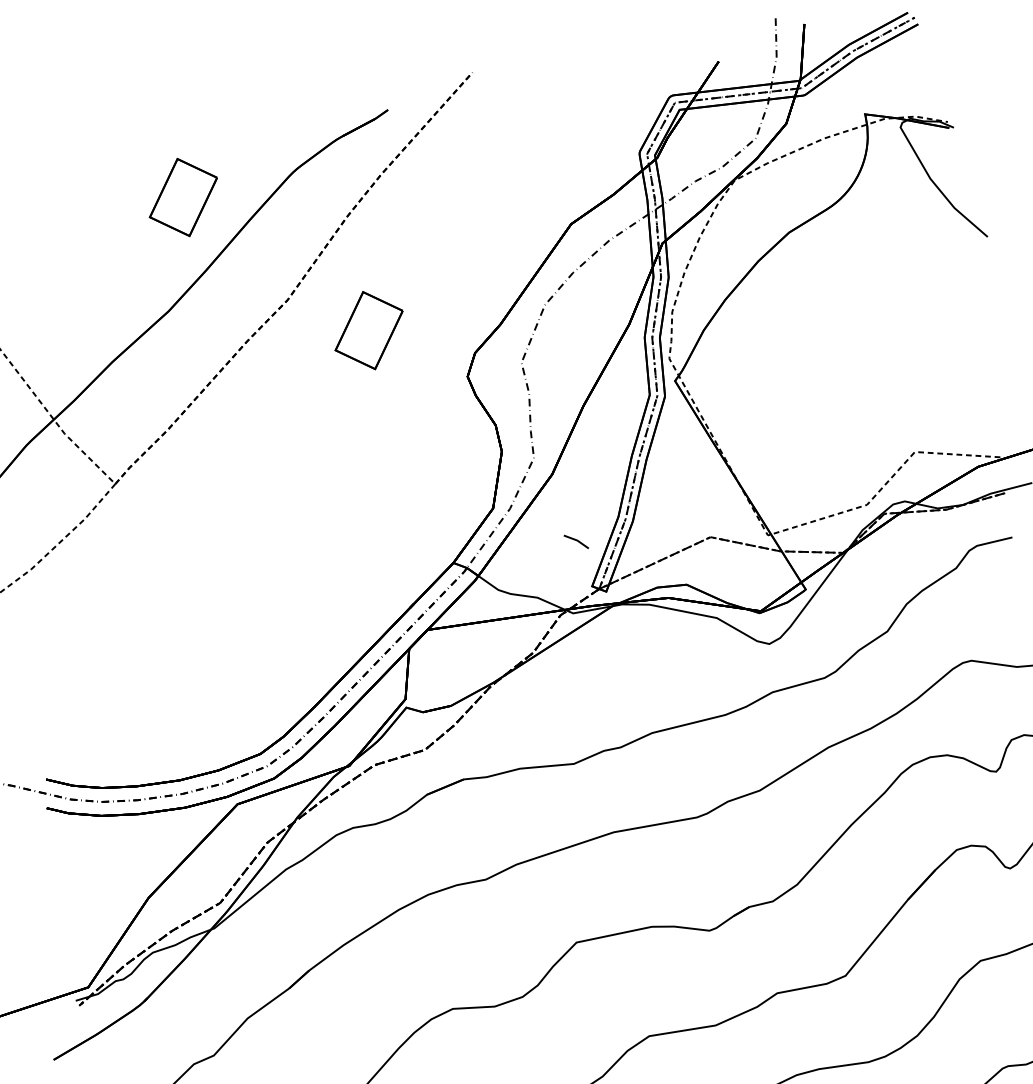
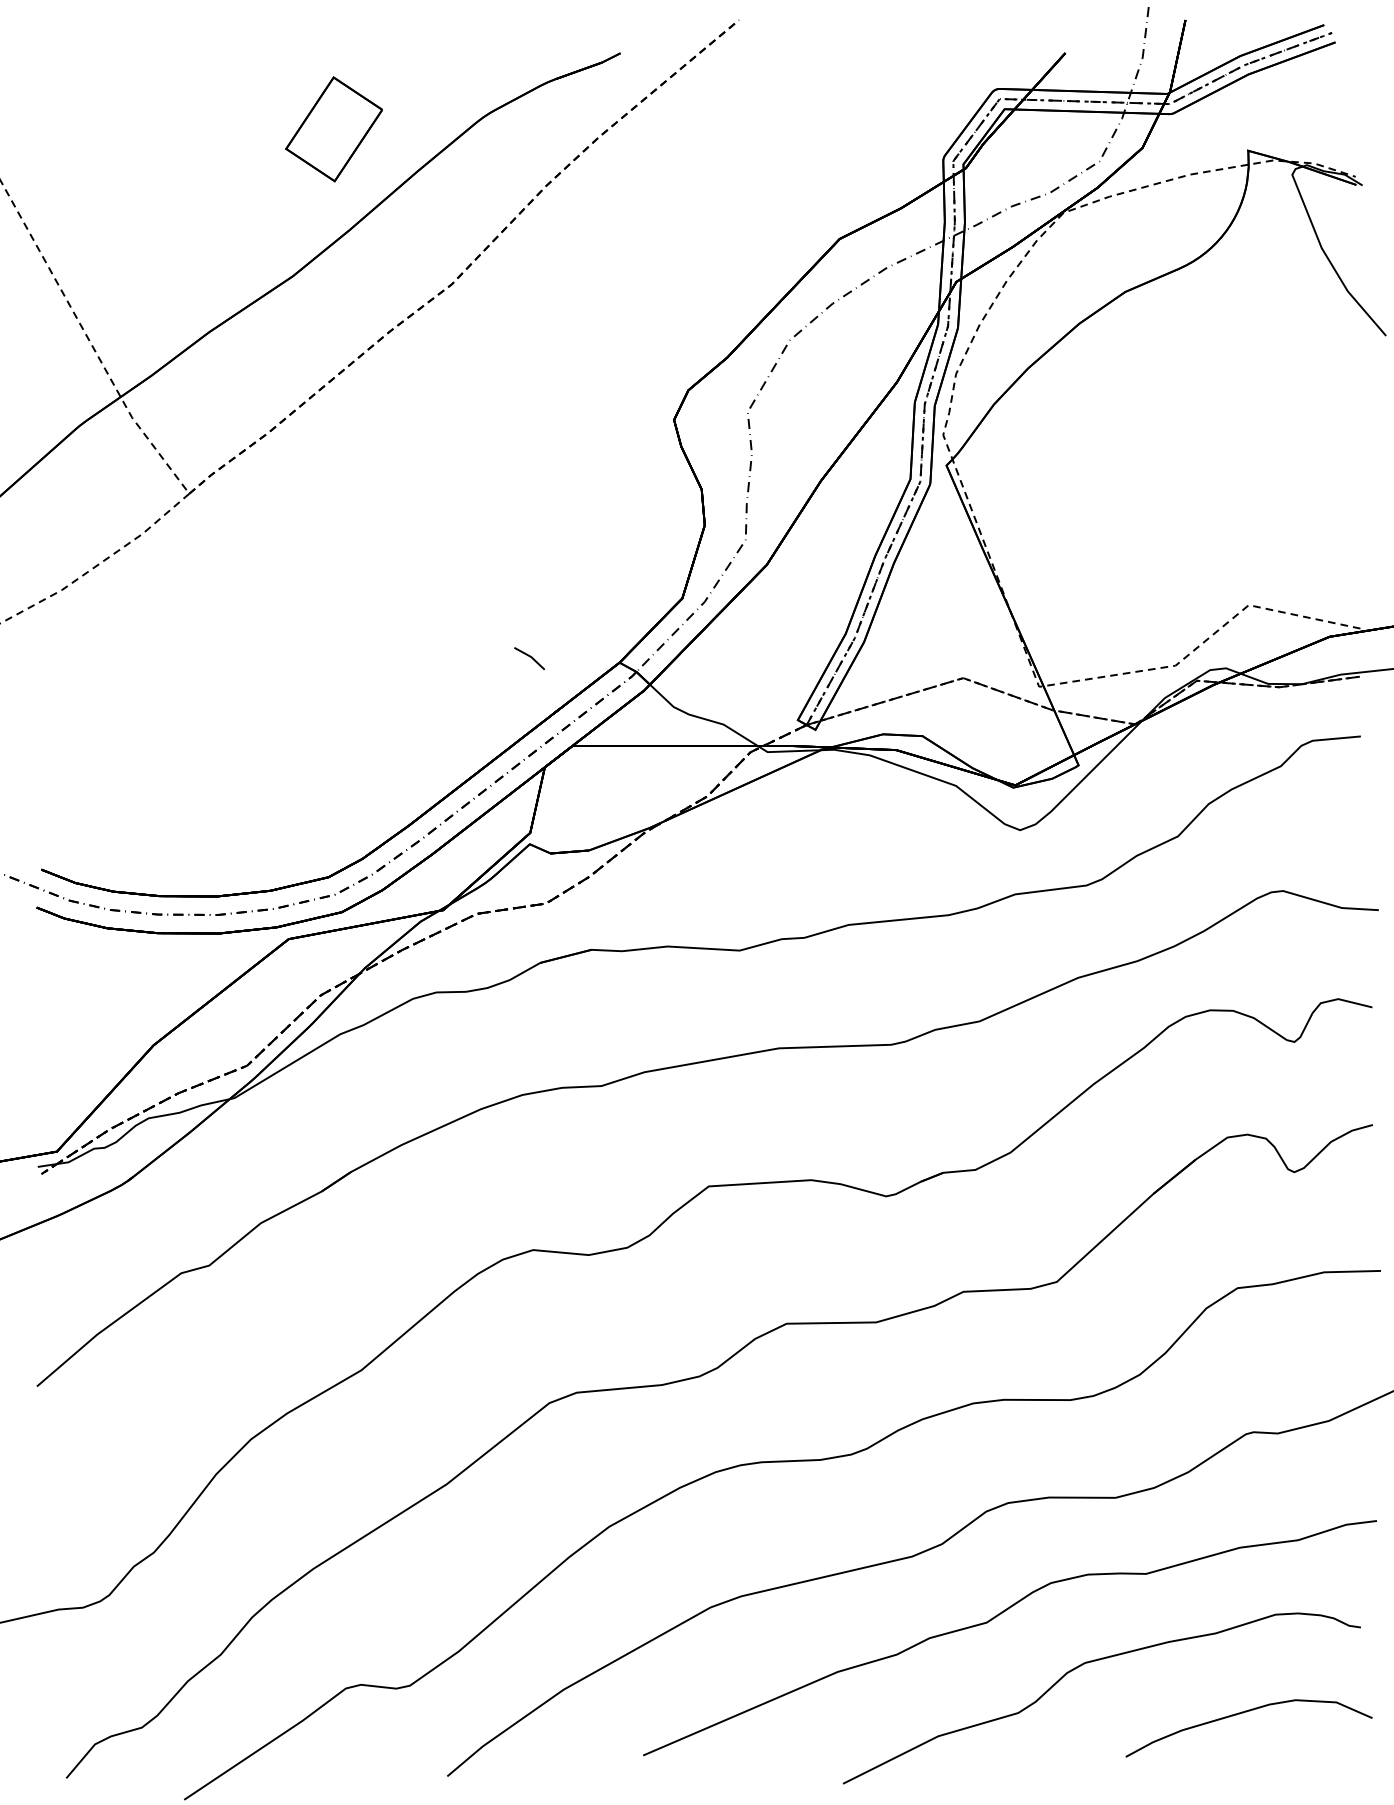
part: (368, 330) -> (552, 340), removed
line: (576, 541) -> (529, 657), moved

